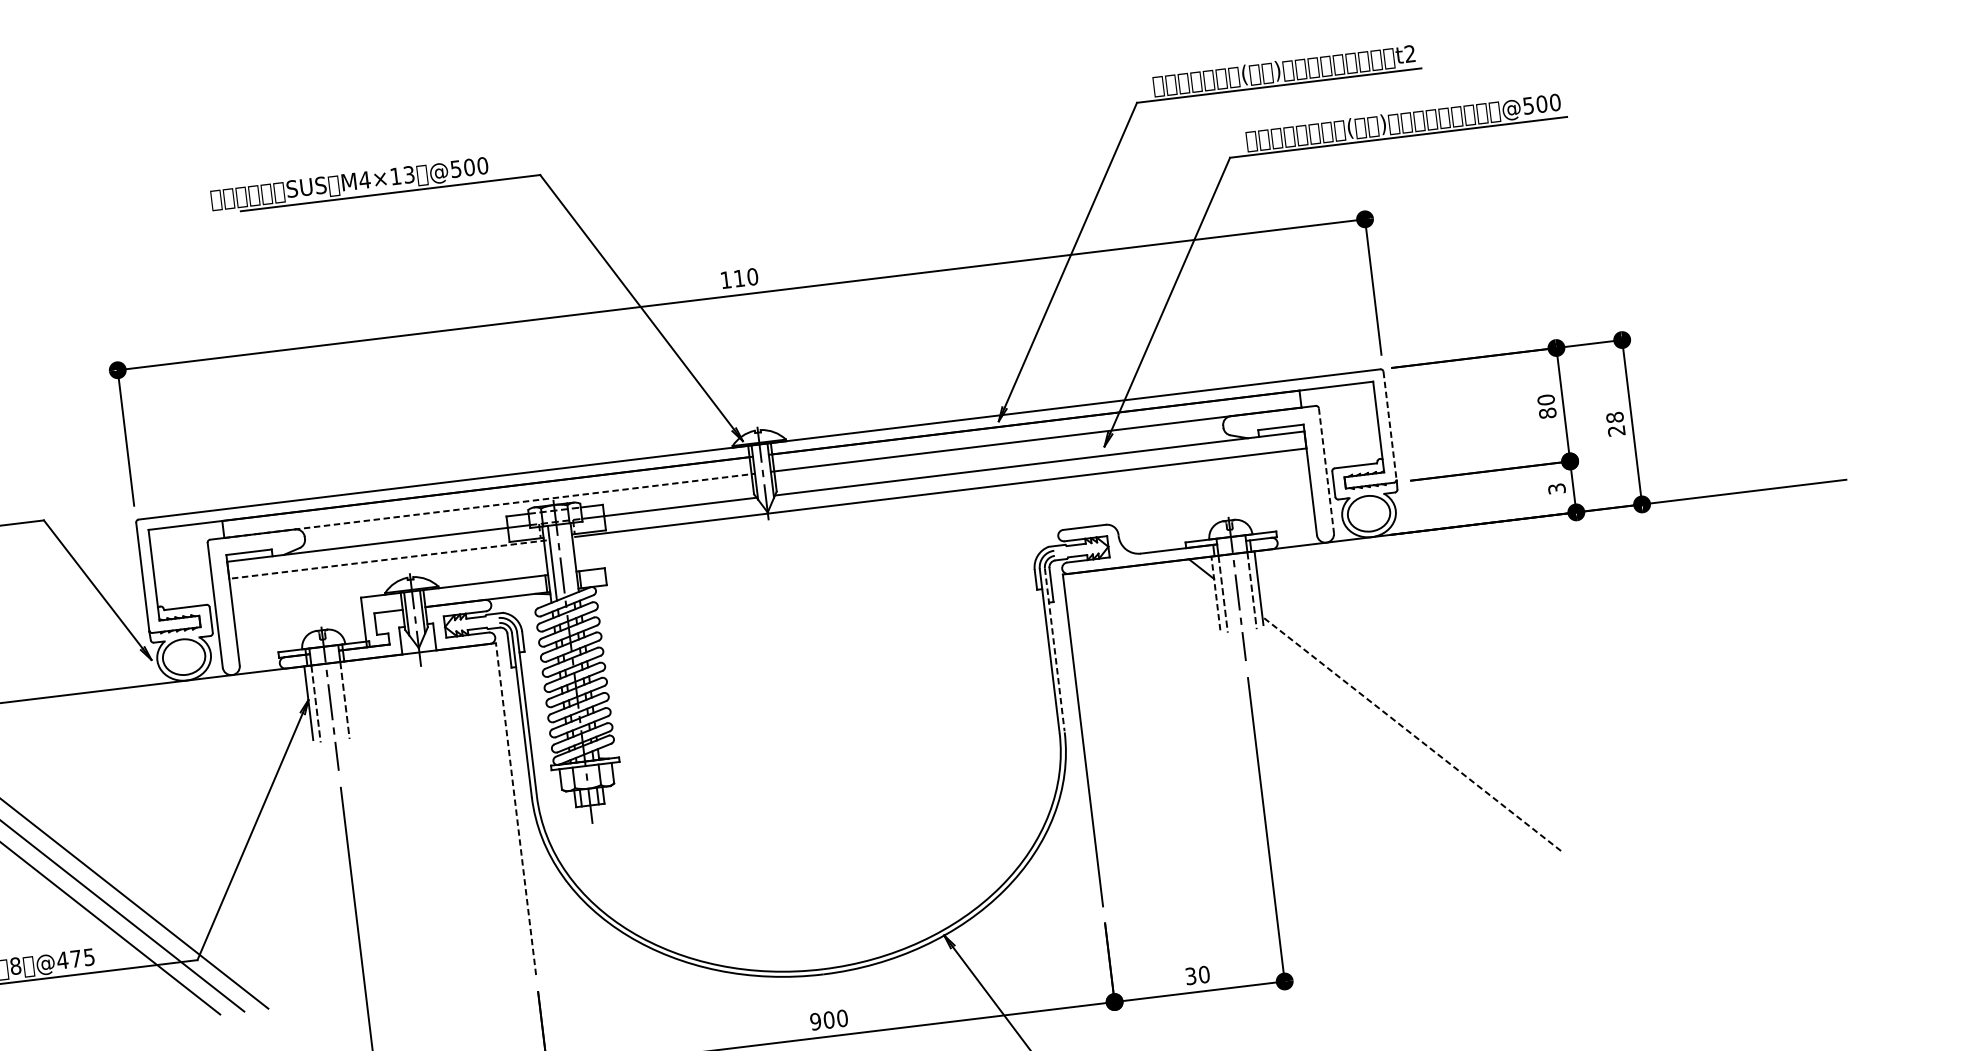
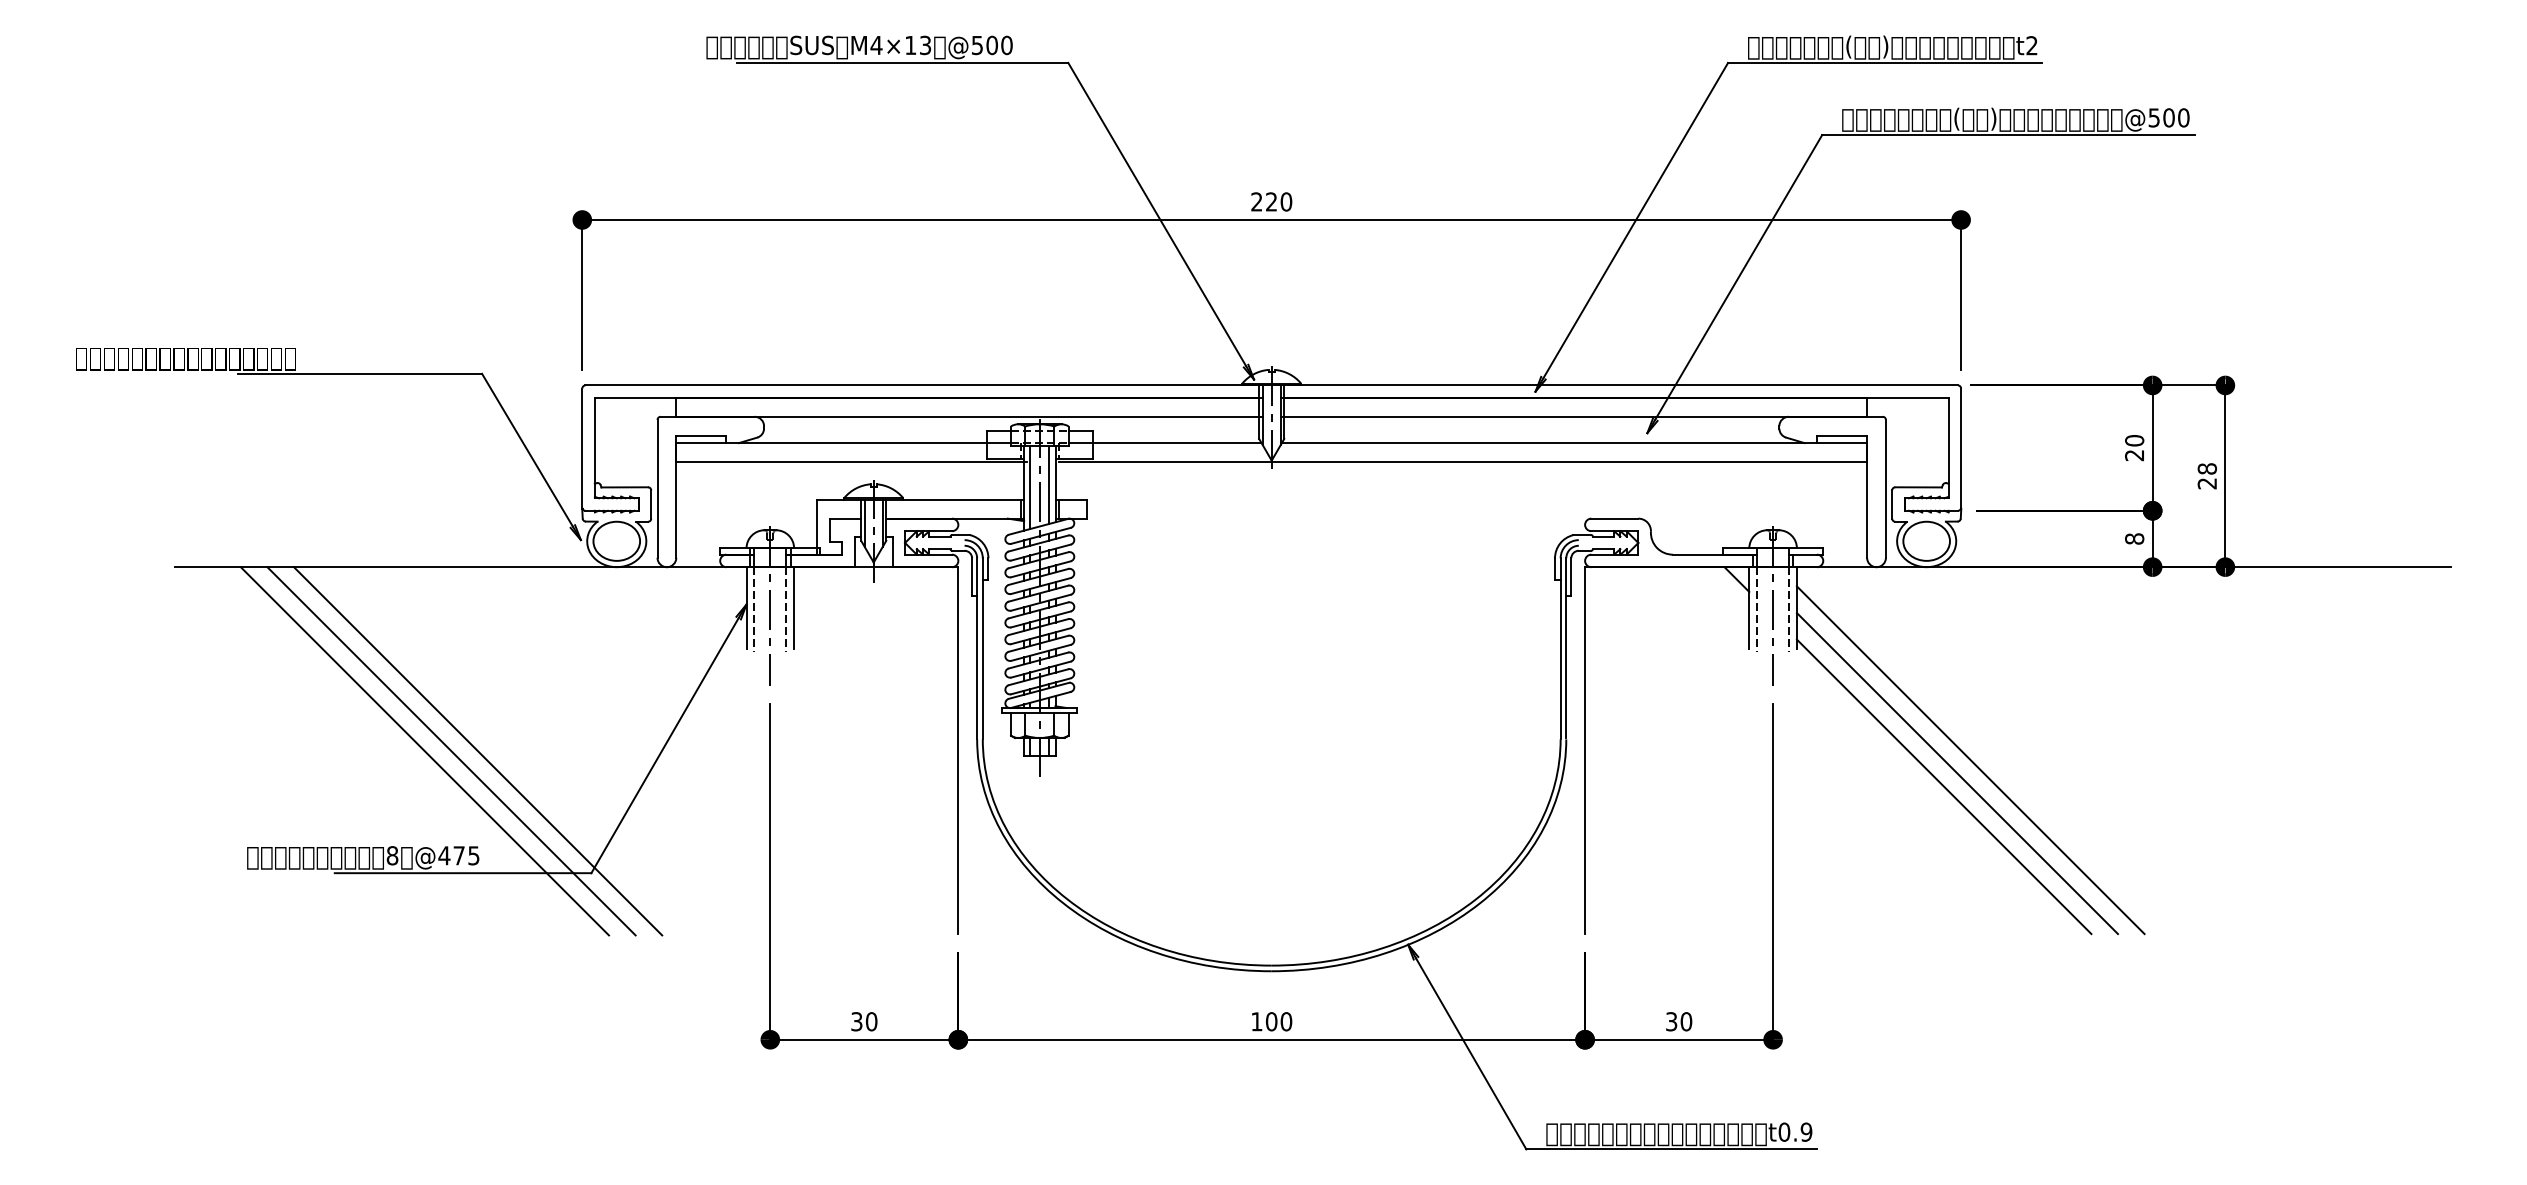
text: (731, 278) -> (1263, 201), 110 -> 220
text: (1547, 413) -> (2134, 455), 80 -> 20
line: (1390, 425) -> (1961, 448), dashed -> solid
line: (1326, 470) -> (1885, 488), dashed -> solid
text: (1556, 488) -> (2134, 538), 3 -> 8
line: (490, 505) -> (970, 416), dashed -> solid
line: (569, 558) -> (1049, 484), added
line: (387, 559) -> (851, 461), dashed -> solid
line: (1216, 593) -> (1749, 607), dashed -> solid
line: (1054, 650) -> (1566, 648), dashed -> solid
line: (352, 697) -> (794, 607), added
line: (1432, 707) -> (1970, 760), added
line: (1422, 720) -> (1957, 773), added
line: (1411, 733) -> (1943, 786), dashed -> solid
line: (516, 808) -> (958, 750), dashed -> solid
text: (815, 1021) -> (1256, 1021), 900 -> 100

